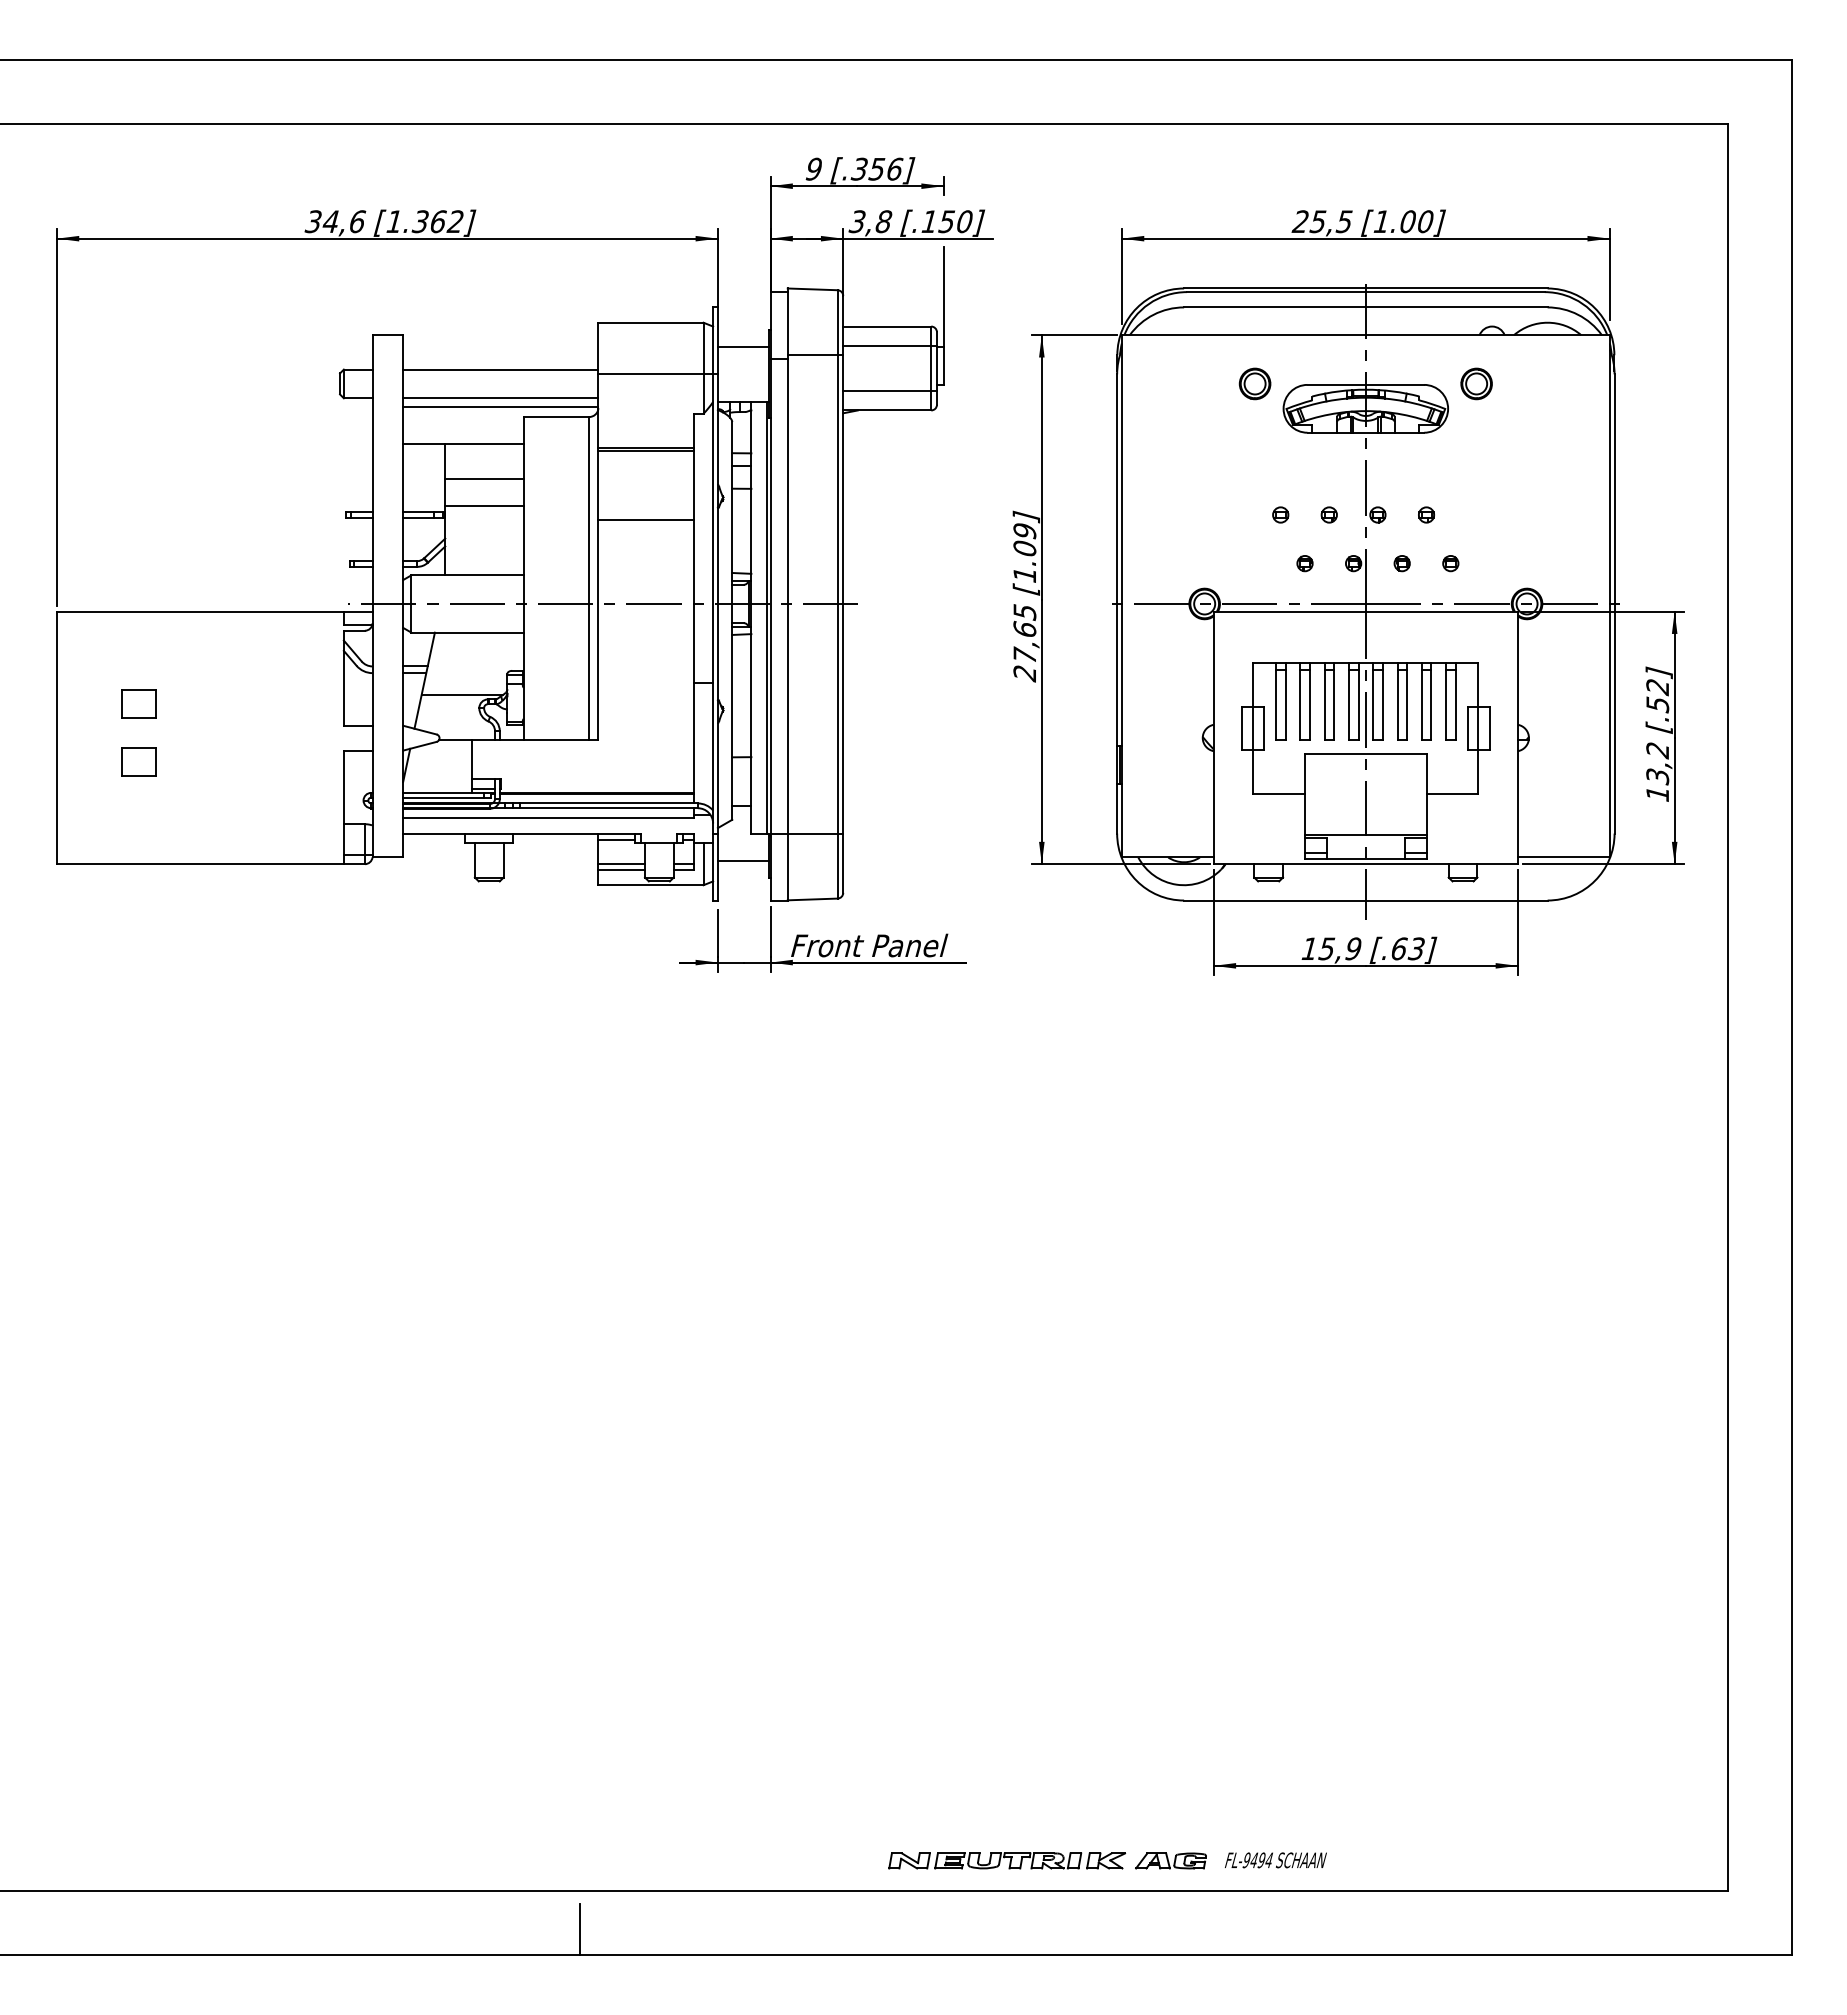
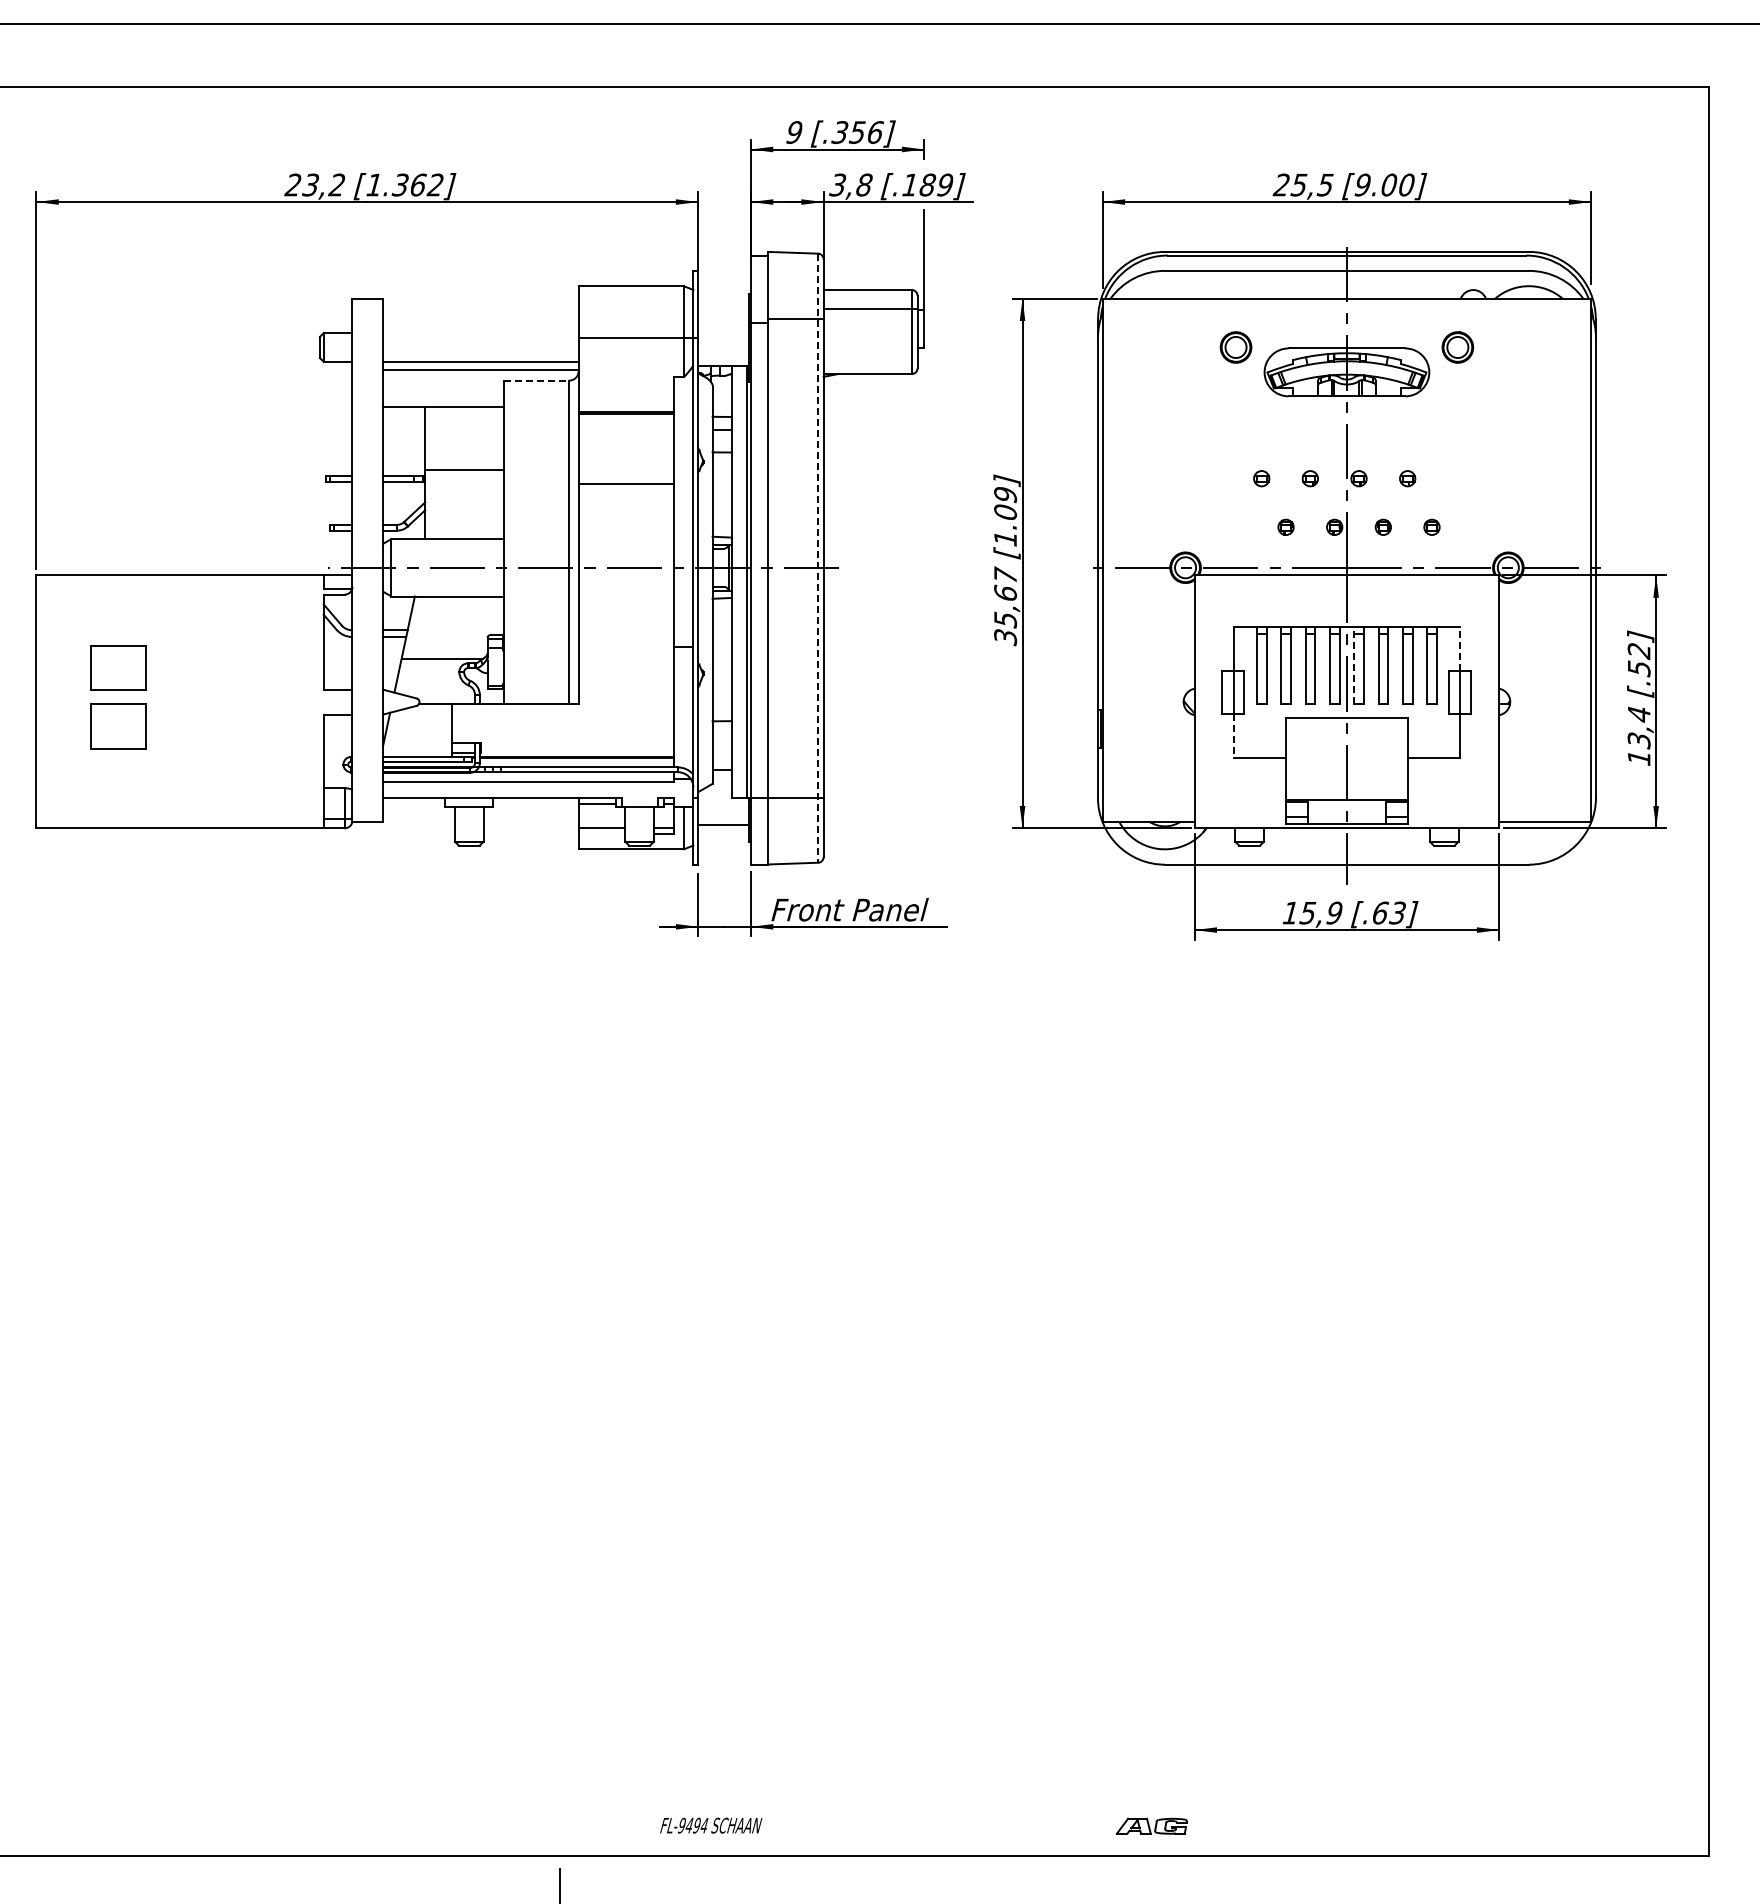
text: (335, 221) -> (315, 184), 34,6 -> 23,2
text: (955, 221) -> (936, 184), [.150] -> [.189]
text: (1381, 221) -> (1362, 184), [1.00] -> [9.00]
line: (742, 346) -> (722, 309), removed
line: (500, 369) -> (480, 333), removed
line: (889, 391) -> (870, 355), removed
line: (556, 417) -> (536, 381), solid -> dashed
line: (484, 479) -> (464, 443), removed
line: (837, 594) -> (817, 558), solid -> dashed
text: (1024, 642) -> (1005, 606), 27,65 -> 35,67
line: (1478, 684) -> (1459, 648), solid -> dashed
line: (1373, 701) -> (1354, 665), solid -> dashed
part: (138, 703) -> (118, 667), size x1.6
text: (1657, 750) -> (1638, 714), 13,2 -> 13,4
part: (138, 761) -> (118, 725), size x1.6
line: (1253, 772) -> (1234, 736), solid -> dashed
line: (621, 869) -> (601, 833), removed
part: (1007, 1860) -> (988, 1825), removed
text: (1275, 1860) -> (710, 1825), moved

